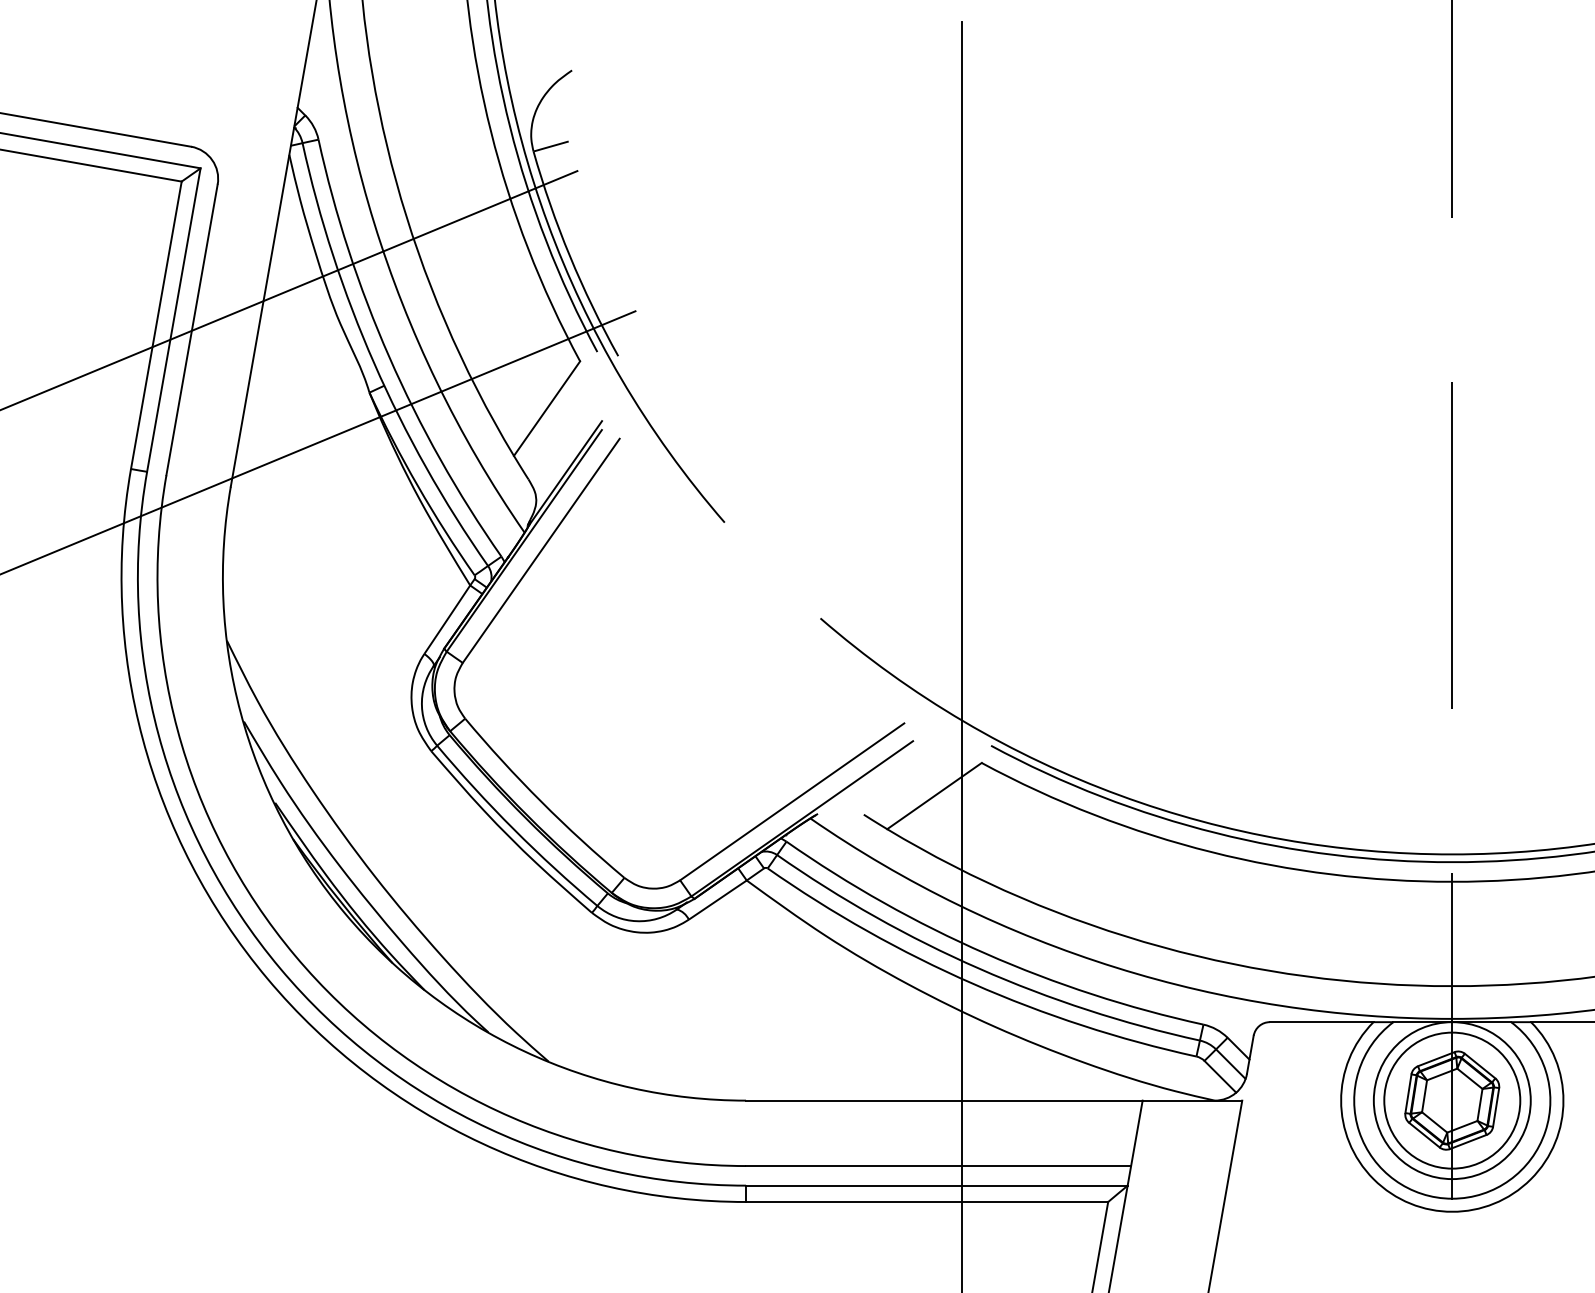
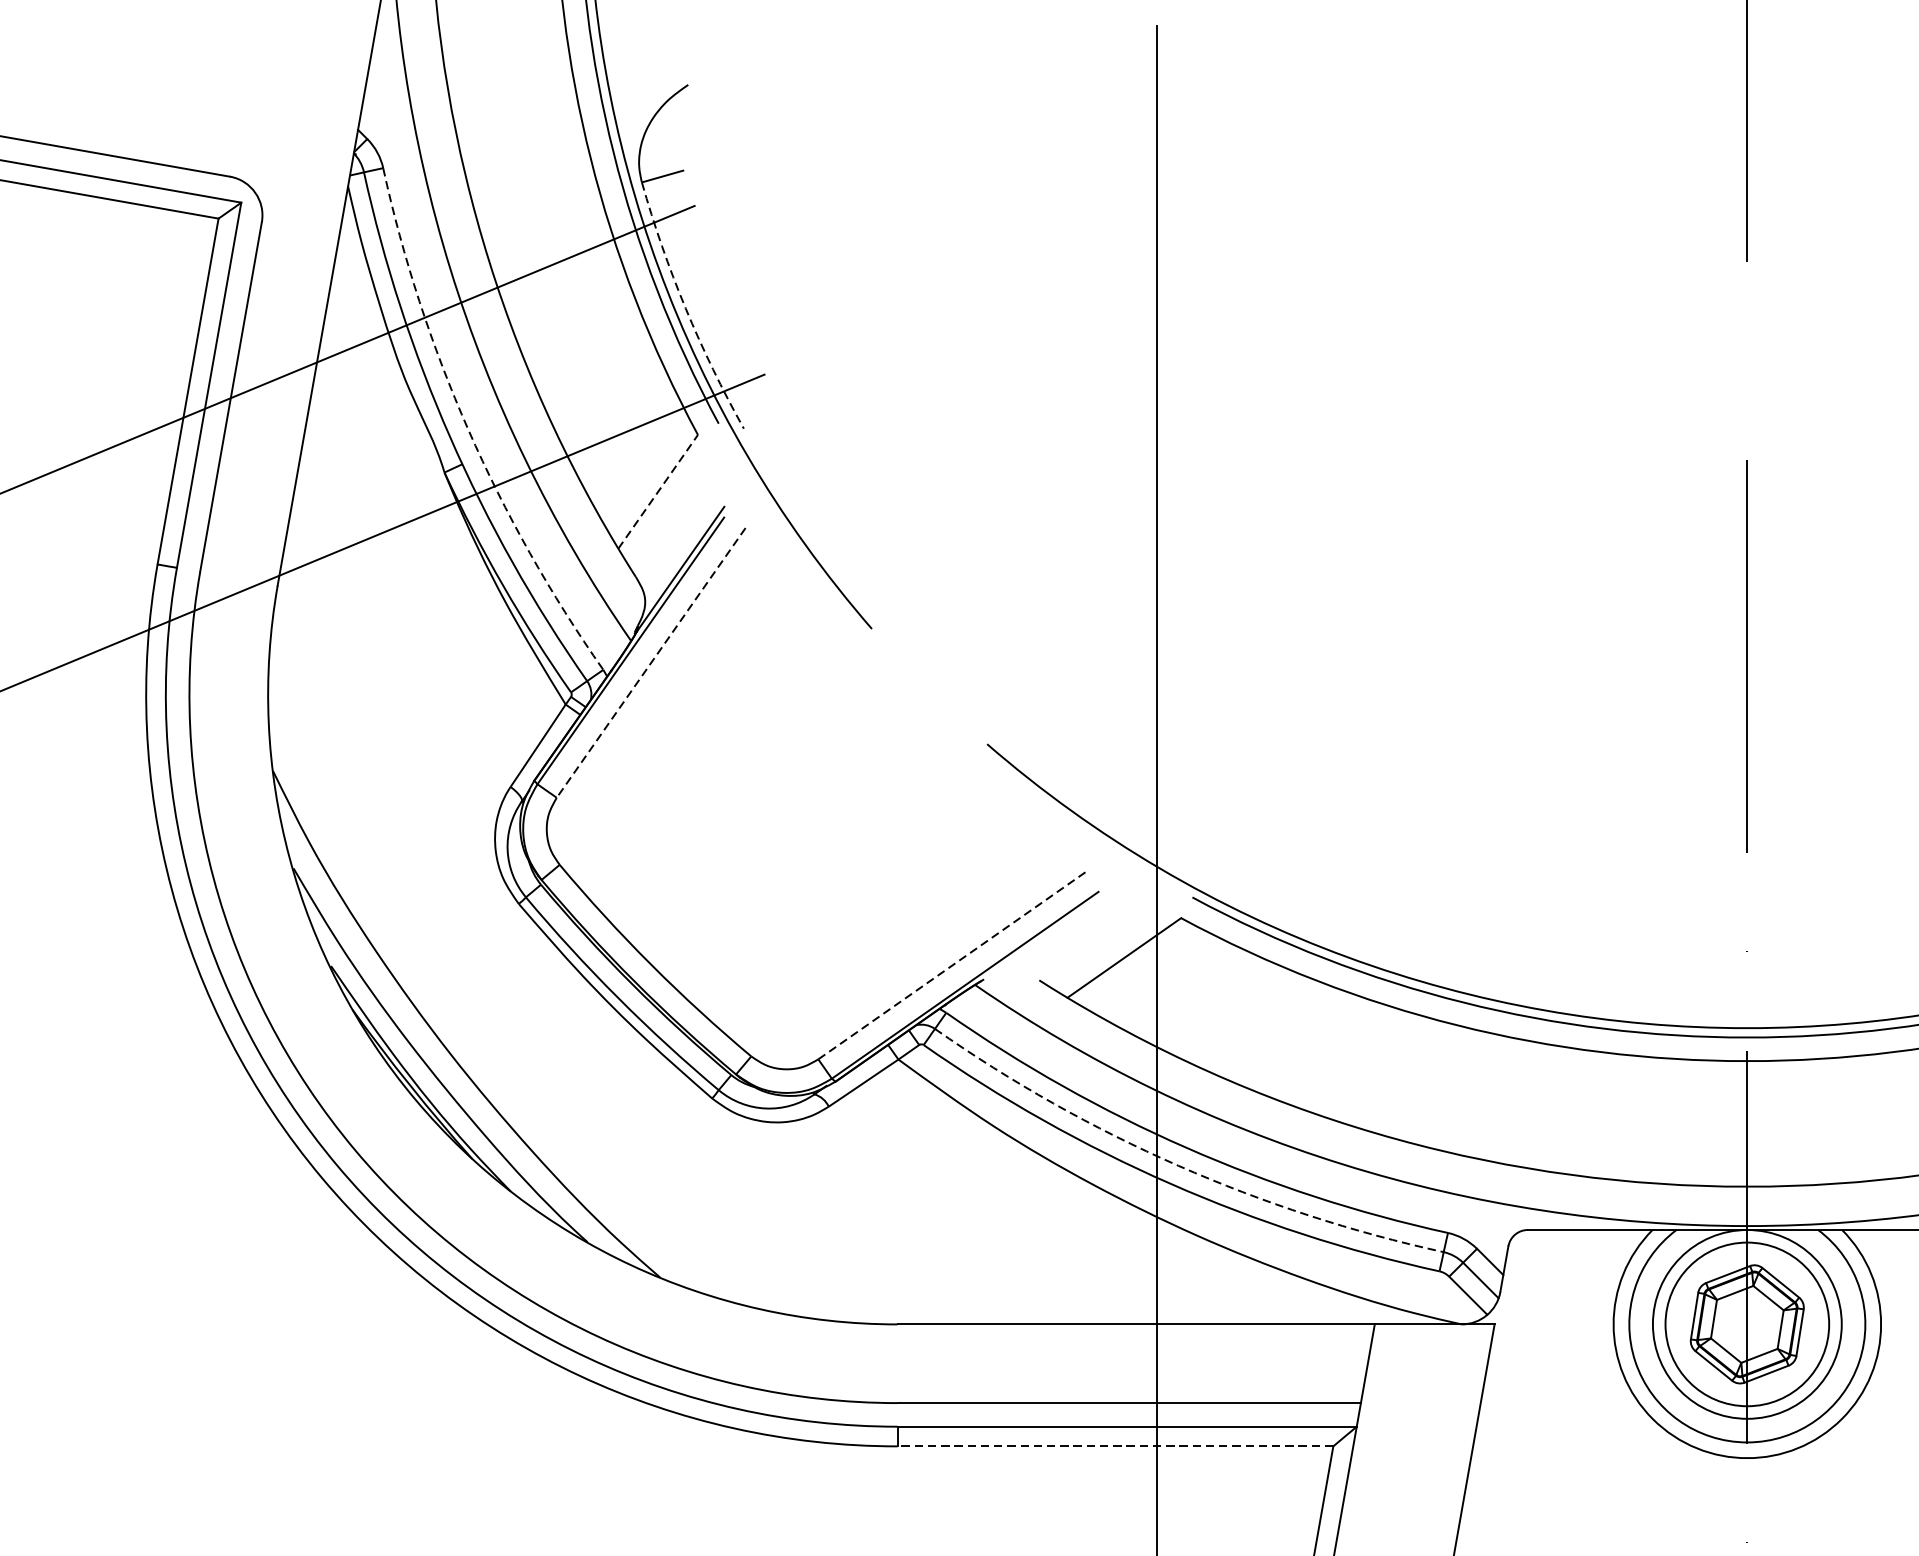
arc: (569, 256) -> (685, 308), solid -> dashed
arc: (389, 357) -> (468, 430), solid -> dashed
line: (547, 408) -> (658, 491), solid -> dashed
line: (541, 550) -> (651, 662), solid -> dashed
line: (792, 801) -> (953, 964), solid -> dashed
arc: (979, 968) -> (1178, 1165), solid -> dashed
line: (926, 1201) -> (1114, 1445), solid -> dashed

